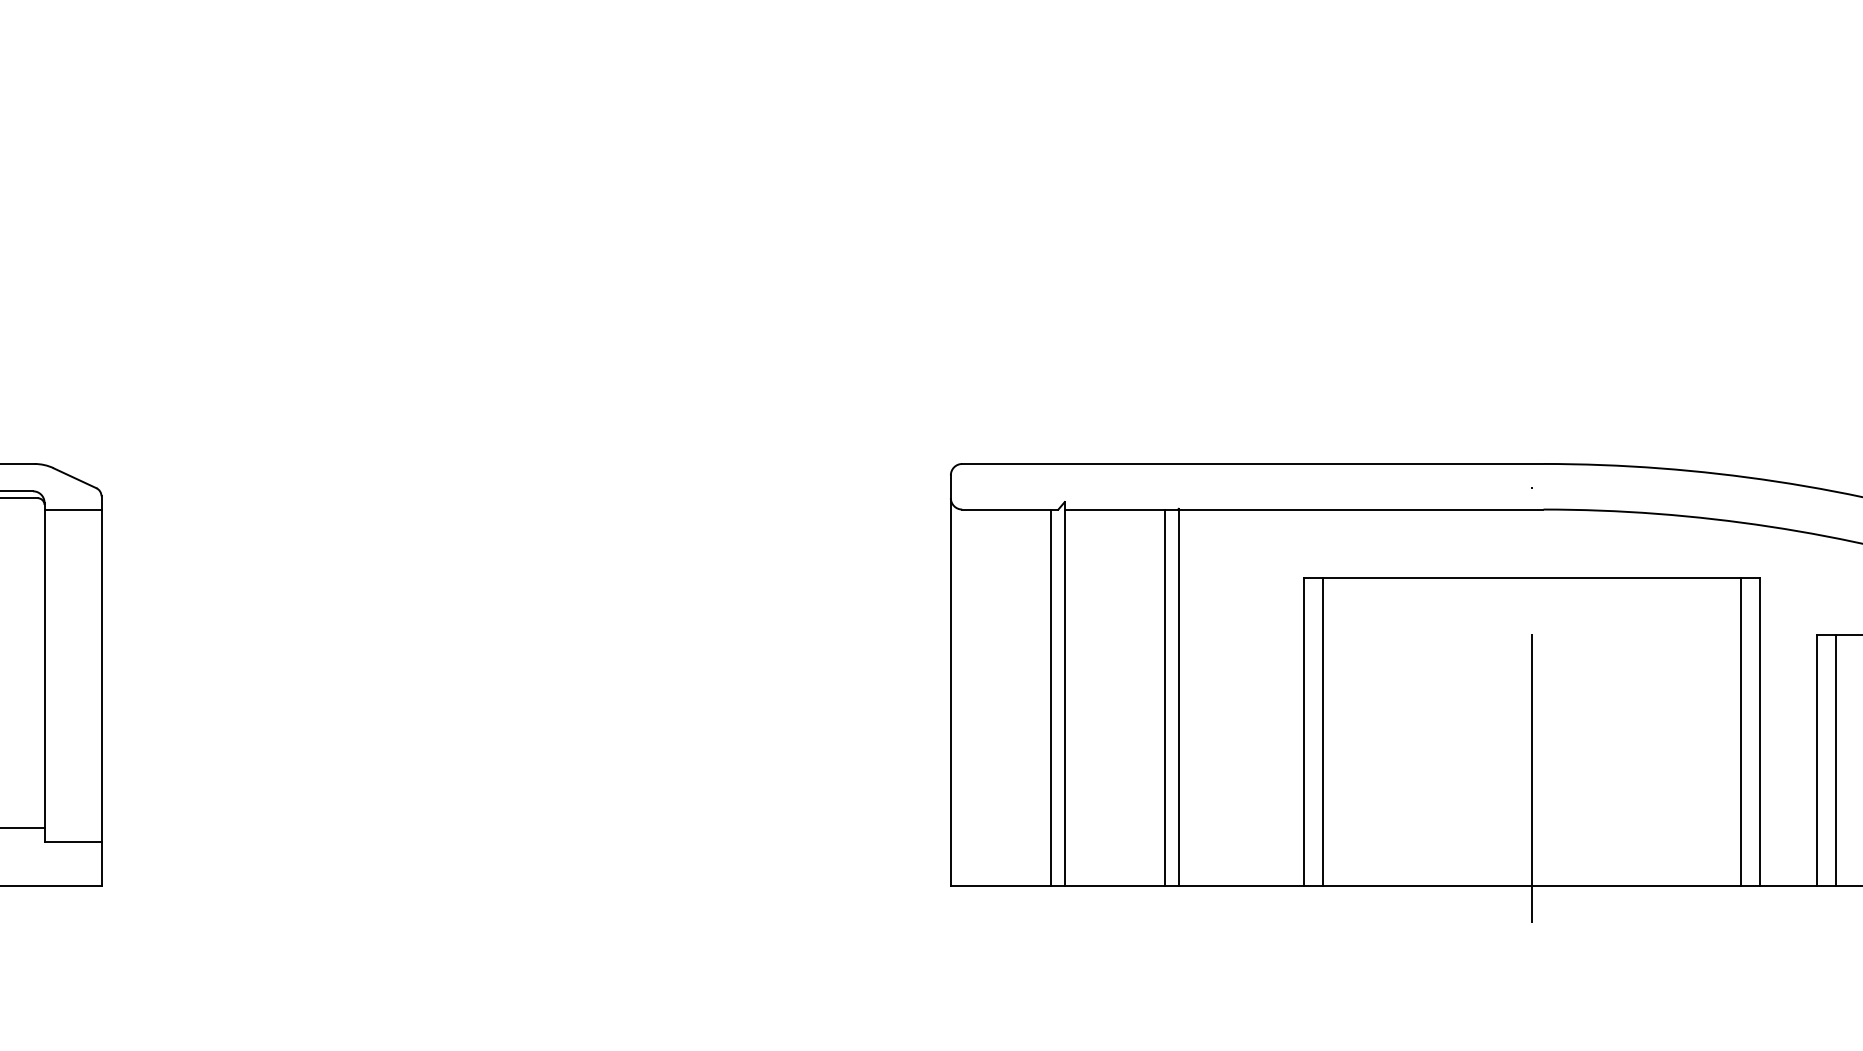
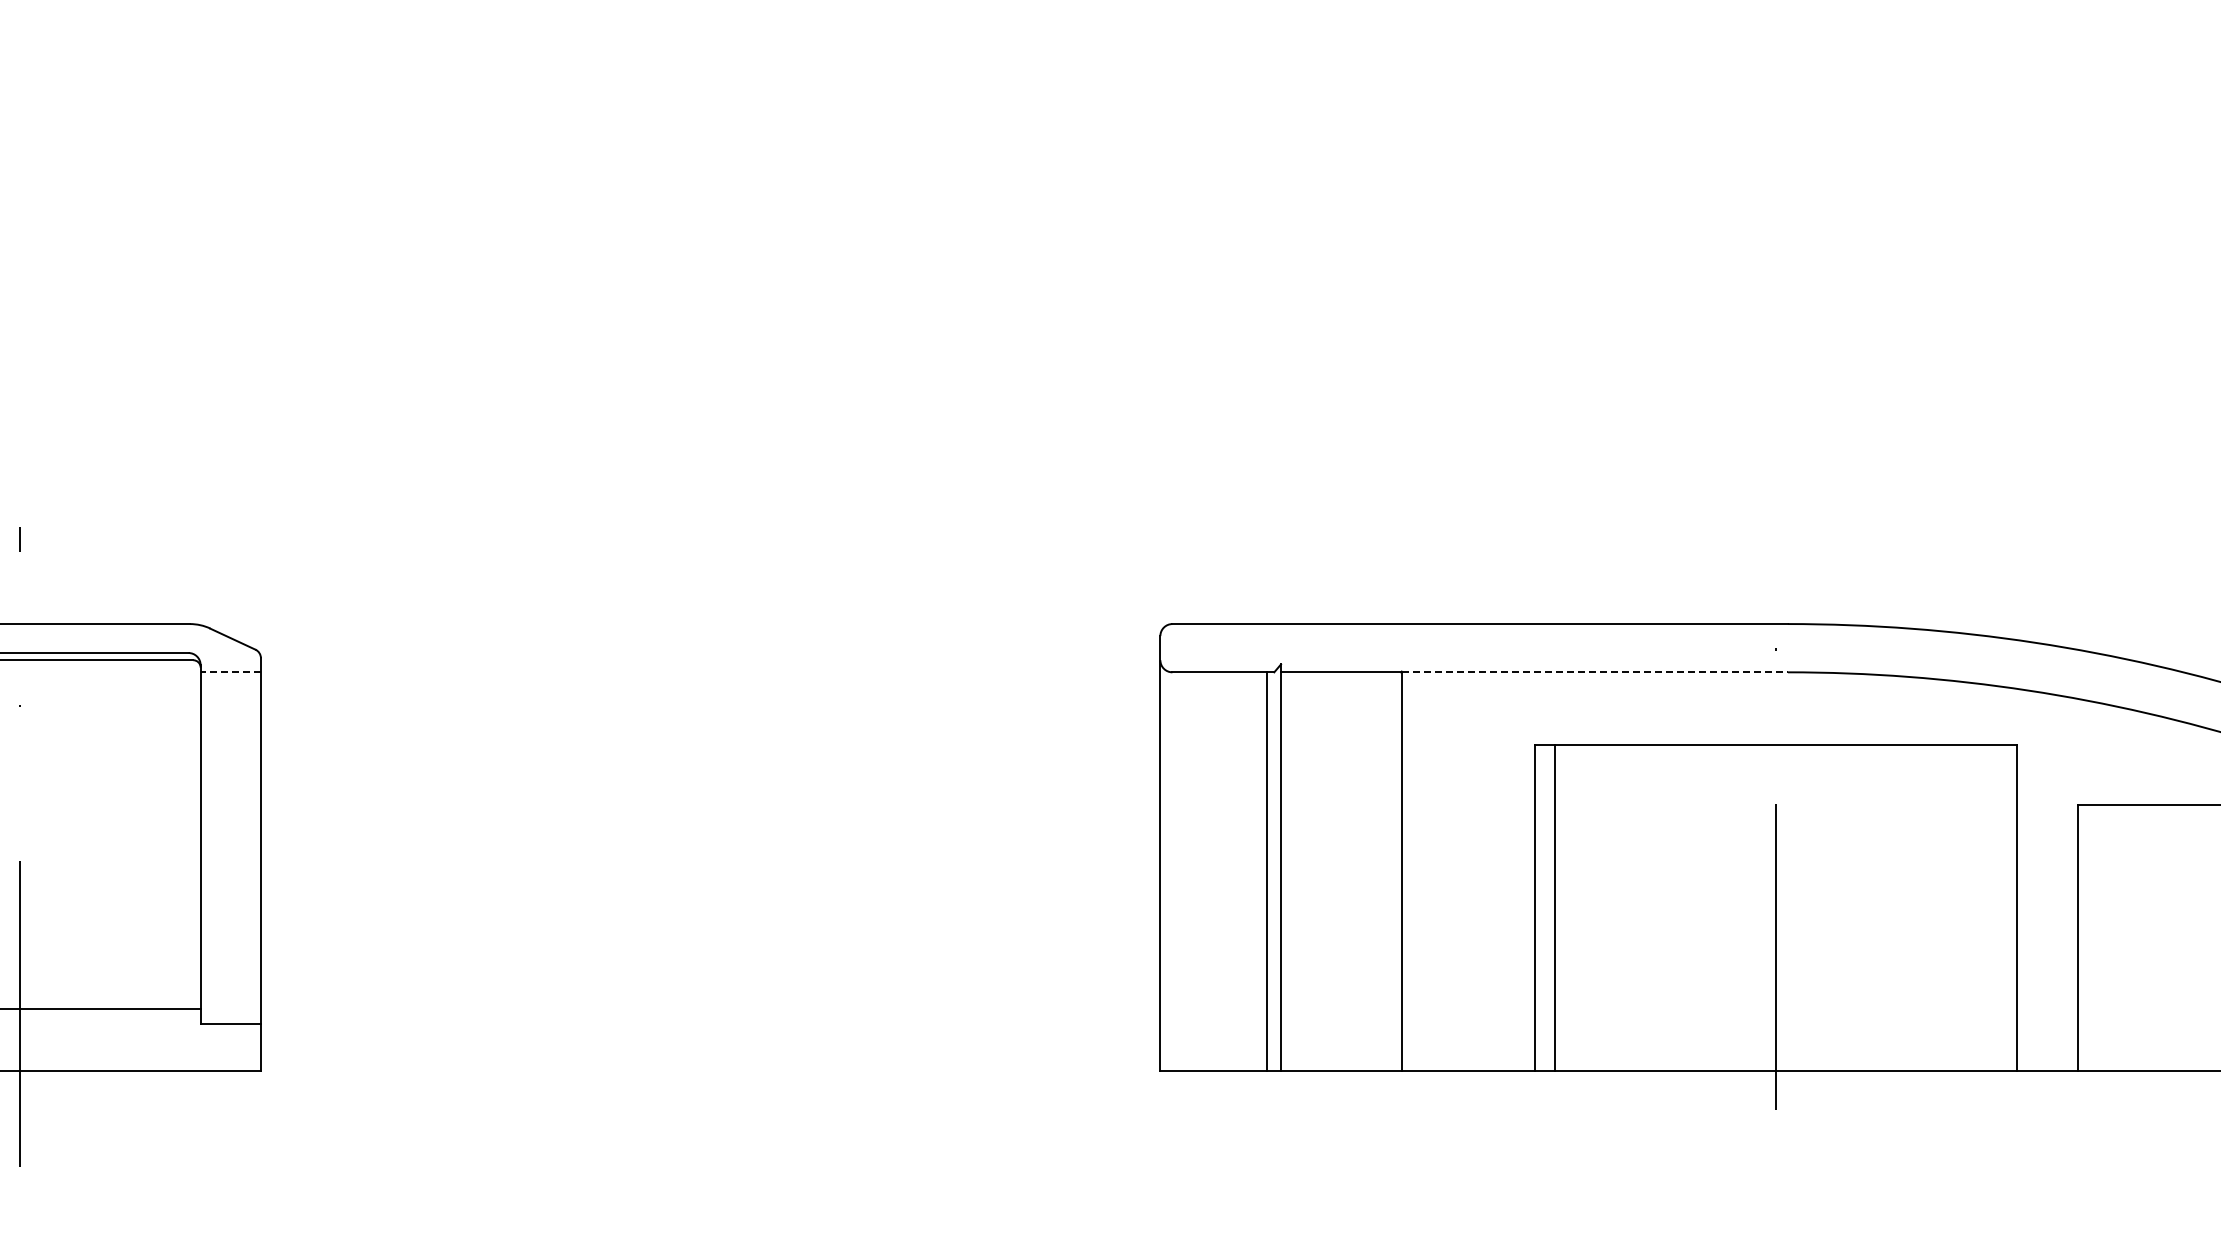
line: (72, 509) -> (230, 672), solid -> dashed
line: (1361, 509) -> (1595, 672), solid -> dashed
line: (1165, 697) -> (1387, 871), removed
line: (1741, 731) -> (1997, 907), removed
line: (1835, 759) -> (2097, 937), removed

